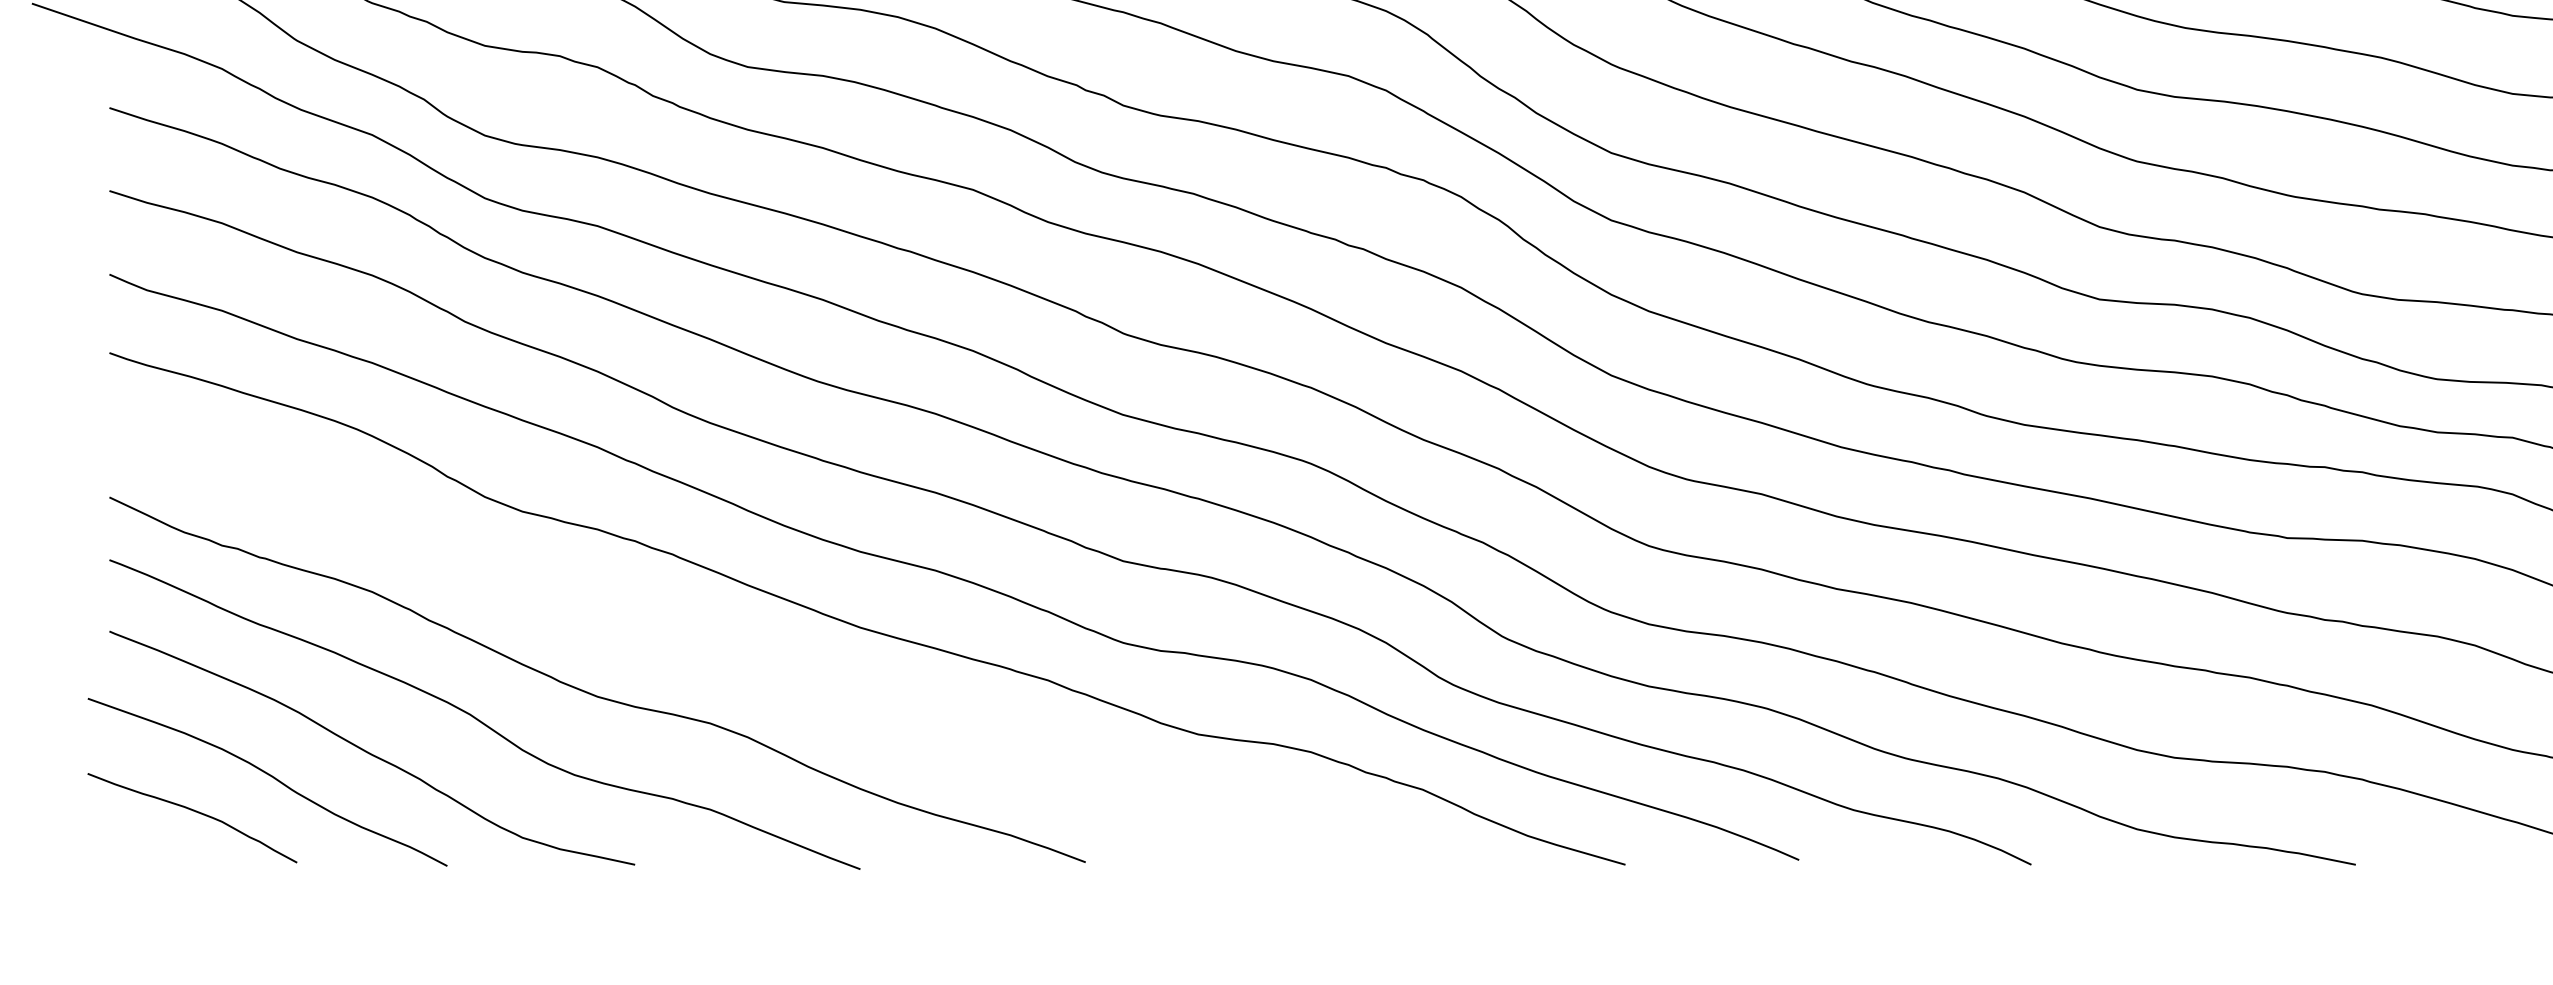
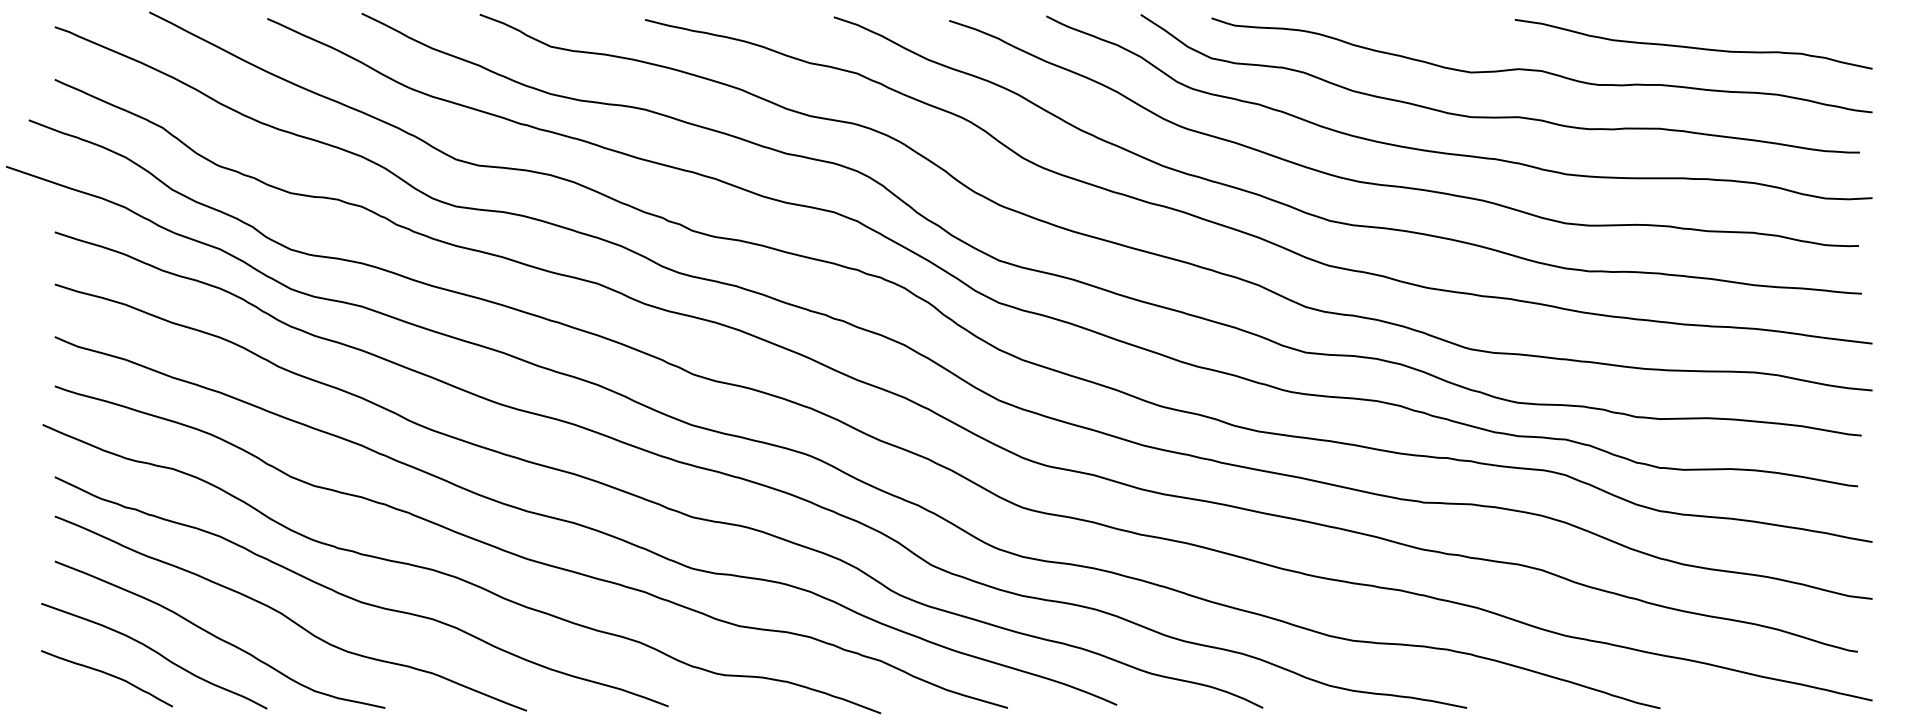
curve: (753, 657) -> (459, 577), added

